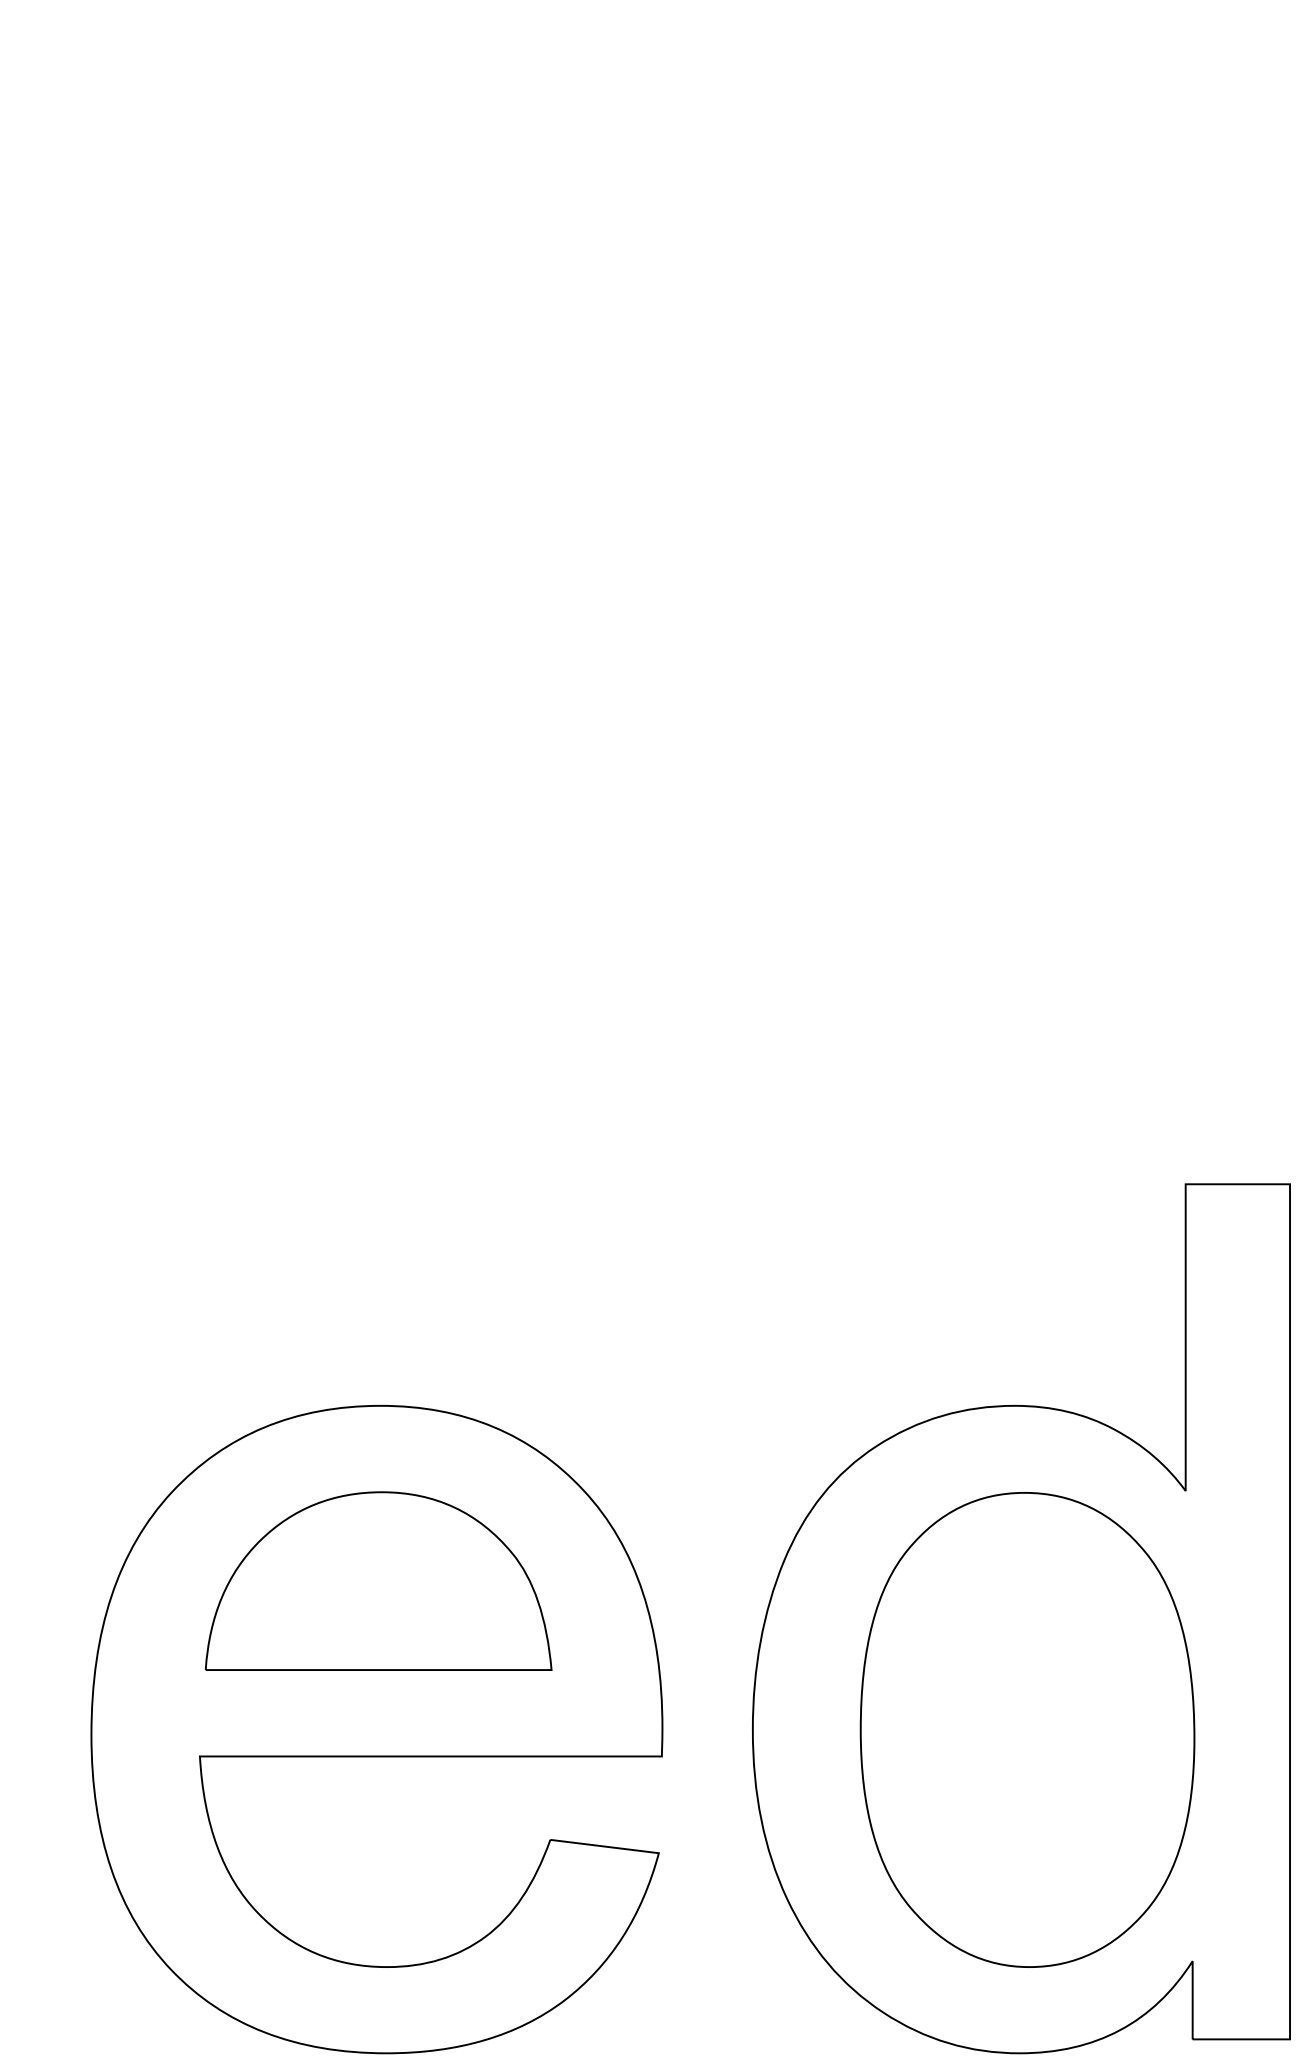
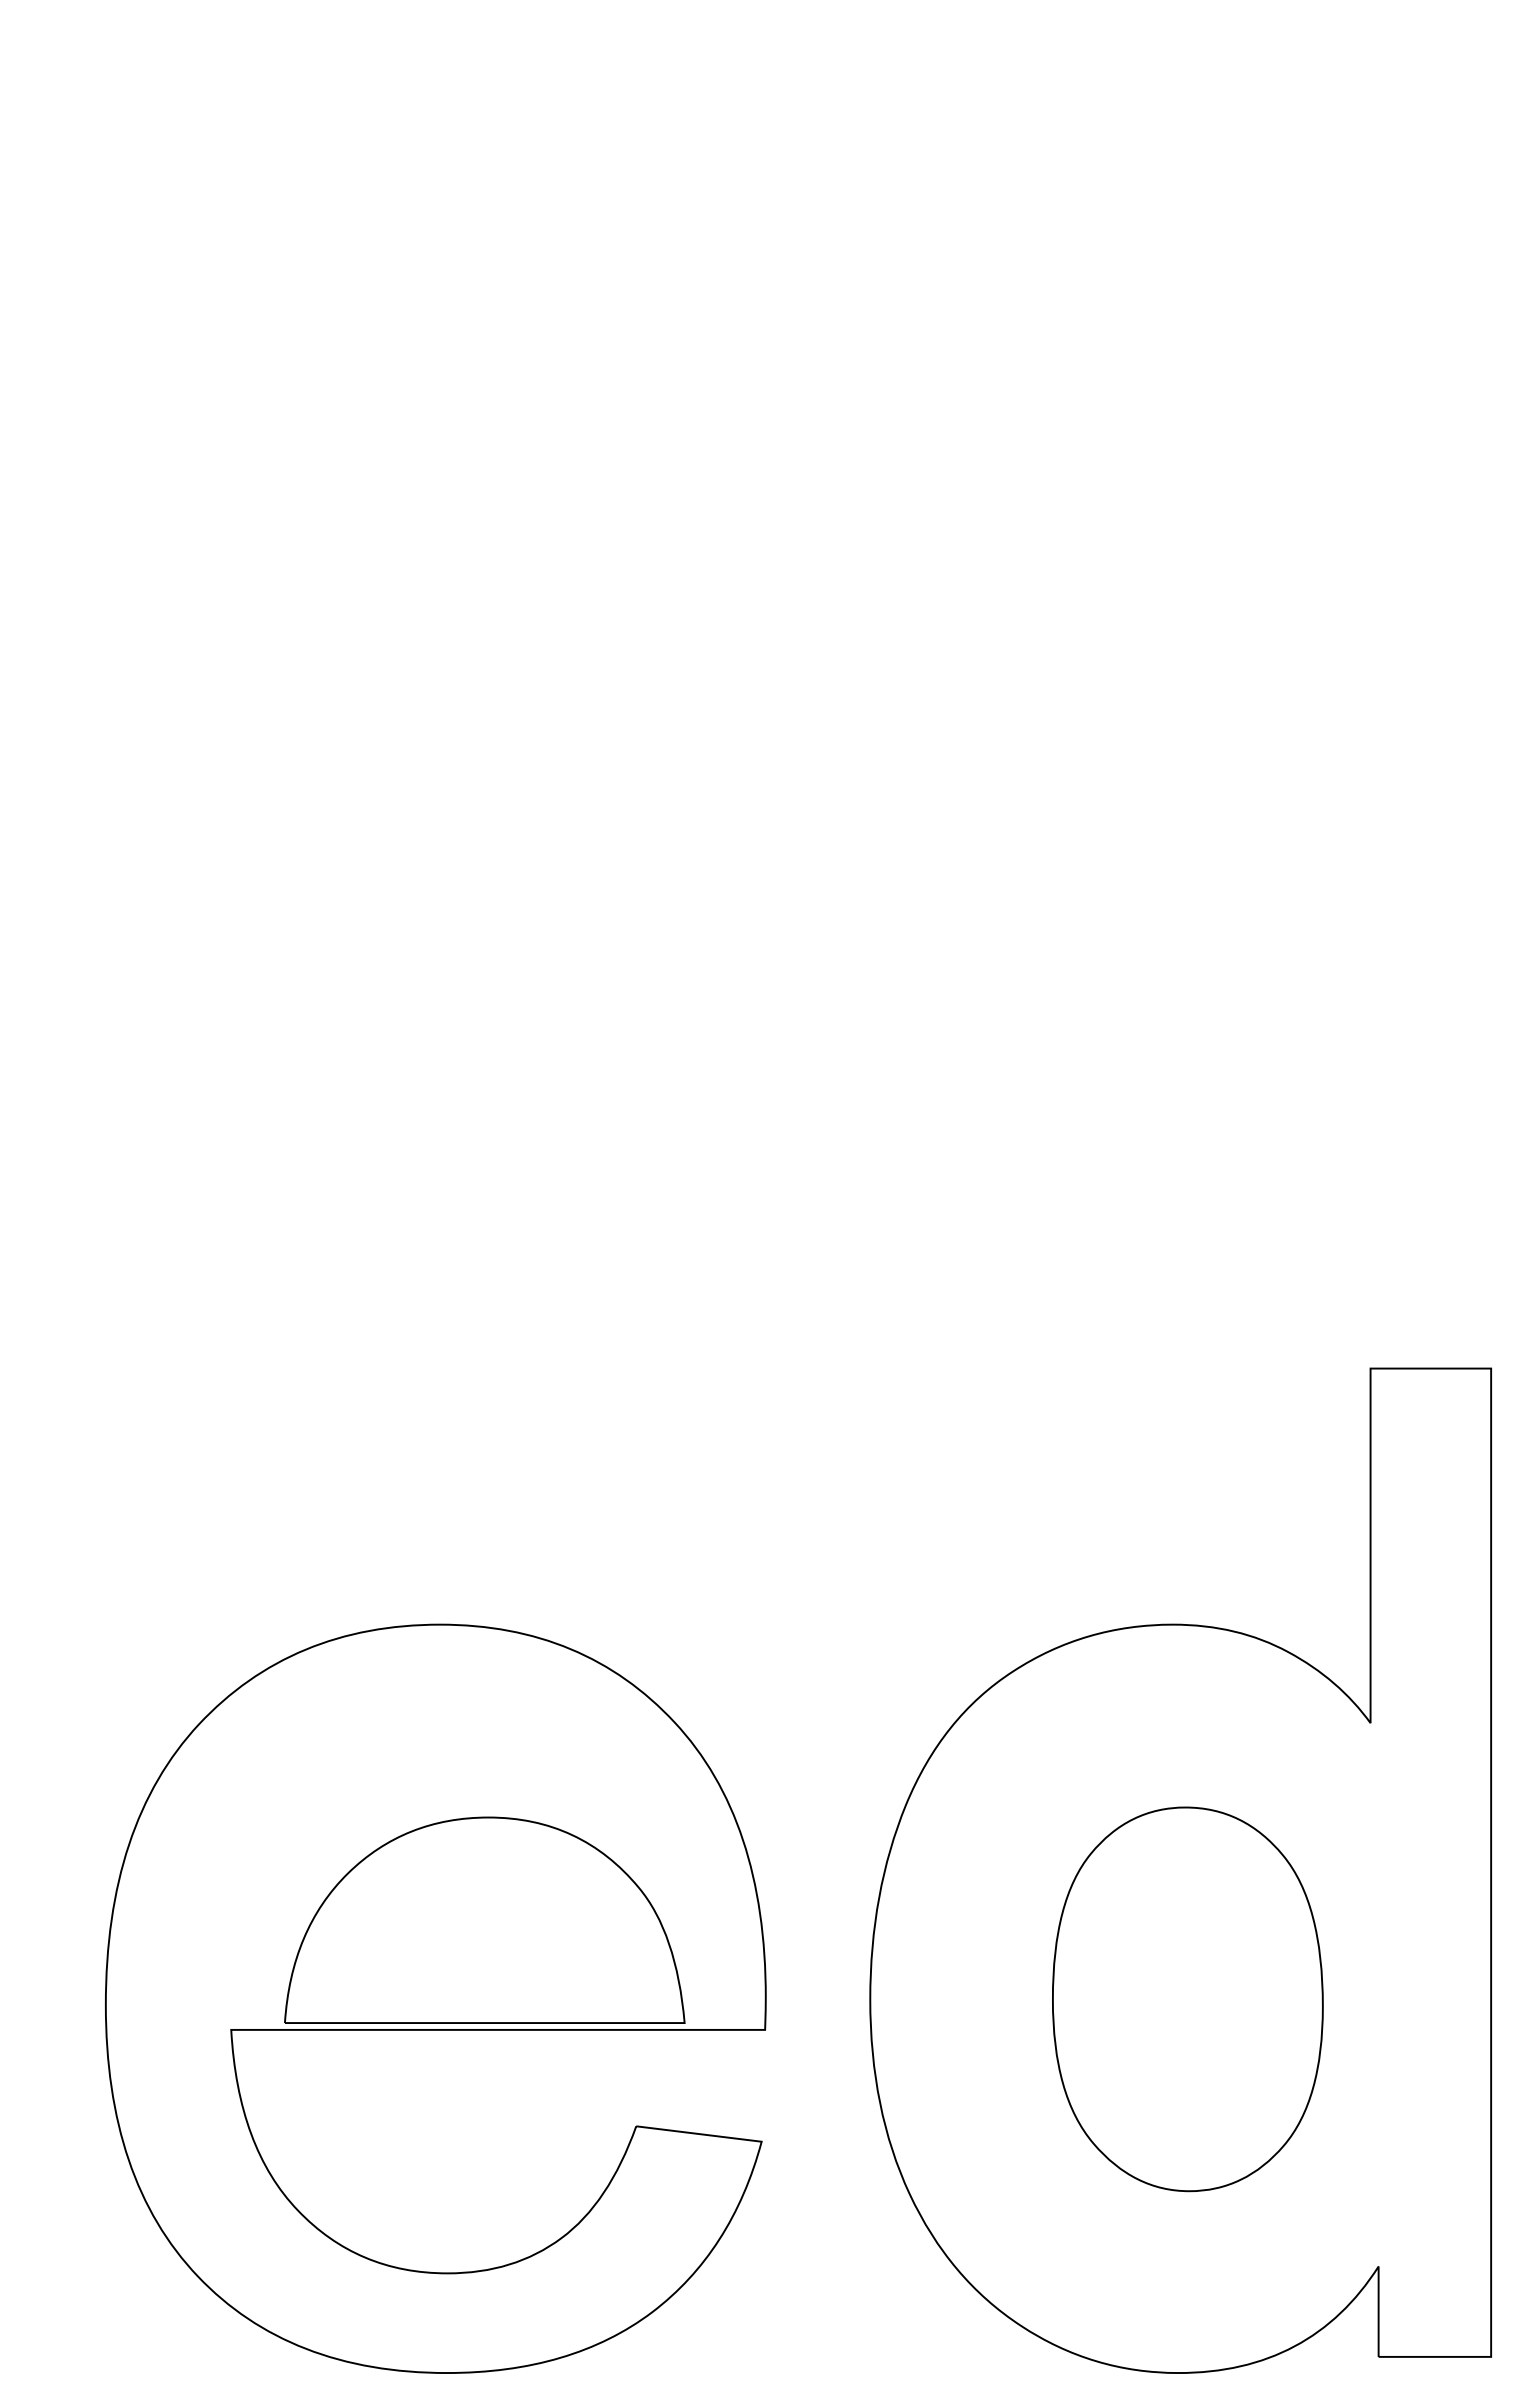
part: (378, 1580) -> (484, 1919), moved
part: (1027, 1730) -> (1187, 1999), size x0.7

